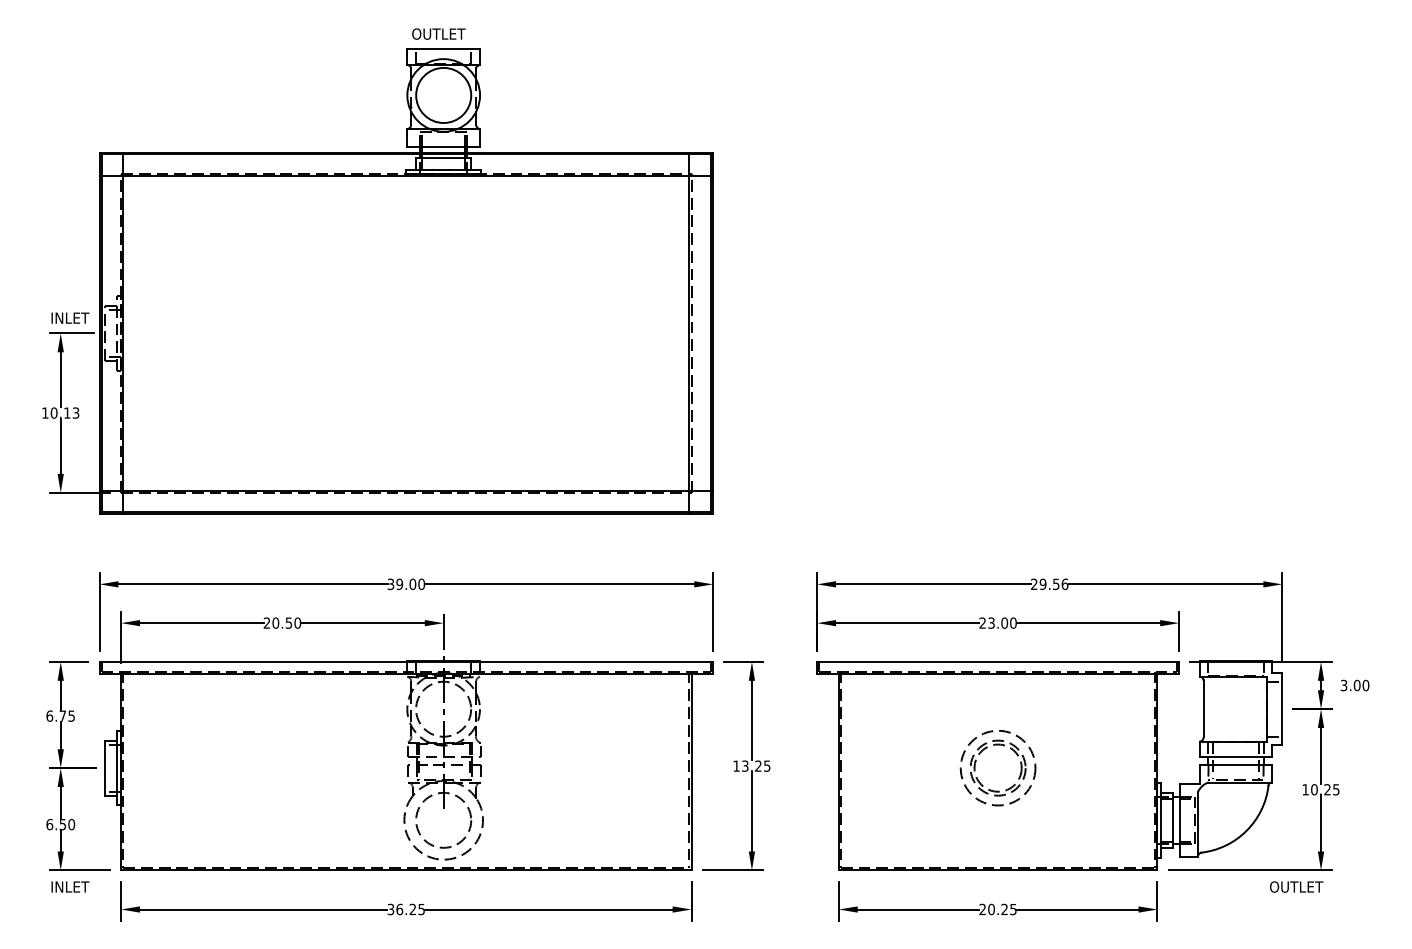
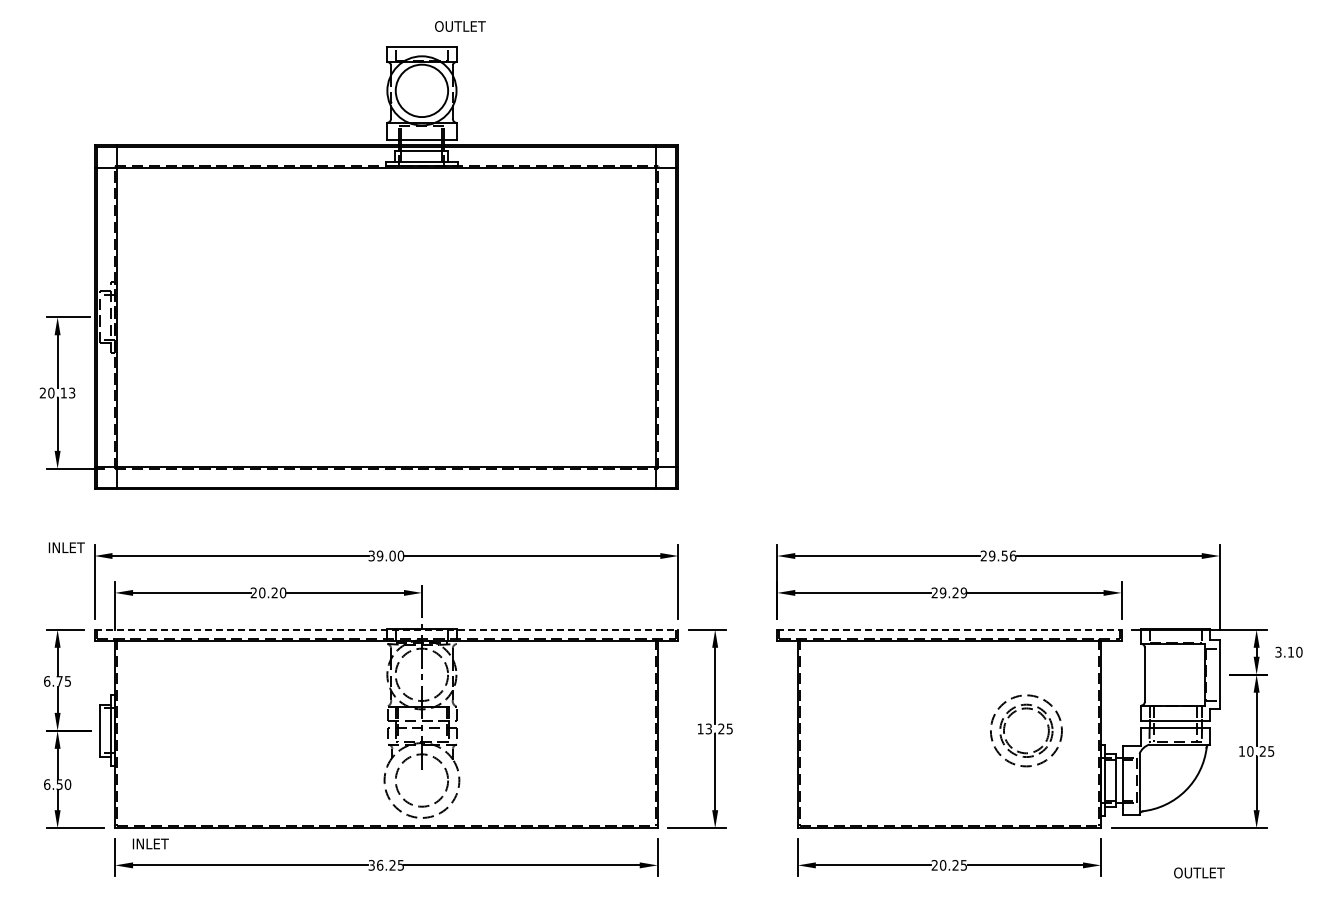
text: (439, 34) -> (460, 26), moved
text: (70, 317) -> (66, 547), moved
text: (44, 412) -> (42, 392), 10.13 -> 20.13
text: (288, 622) -> (274, 592), 20.50 -> 20.20
text: (1001, 622) -> (952, 592), 23.00 -> 29.29
line: (406, 661) -> (386, 629), solid -> dashed
line: (998, 661) -> (949, 629), solid -> dashed
text: (1356, 684) -> (1290, 651), 3.00 -> 3.10
part: (1010, 749) -> (1038, 713), moved
text: (70, 886) -> (150, 843), moved
text: (1296, 886) -> (1199, 872), moved

